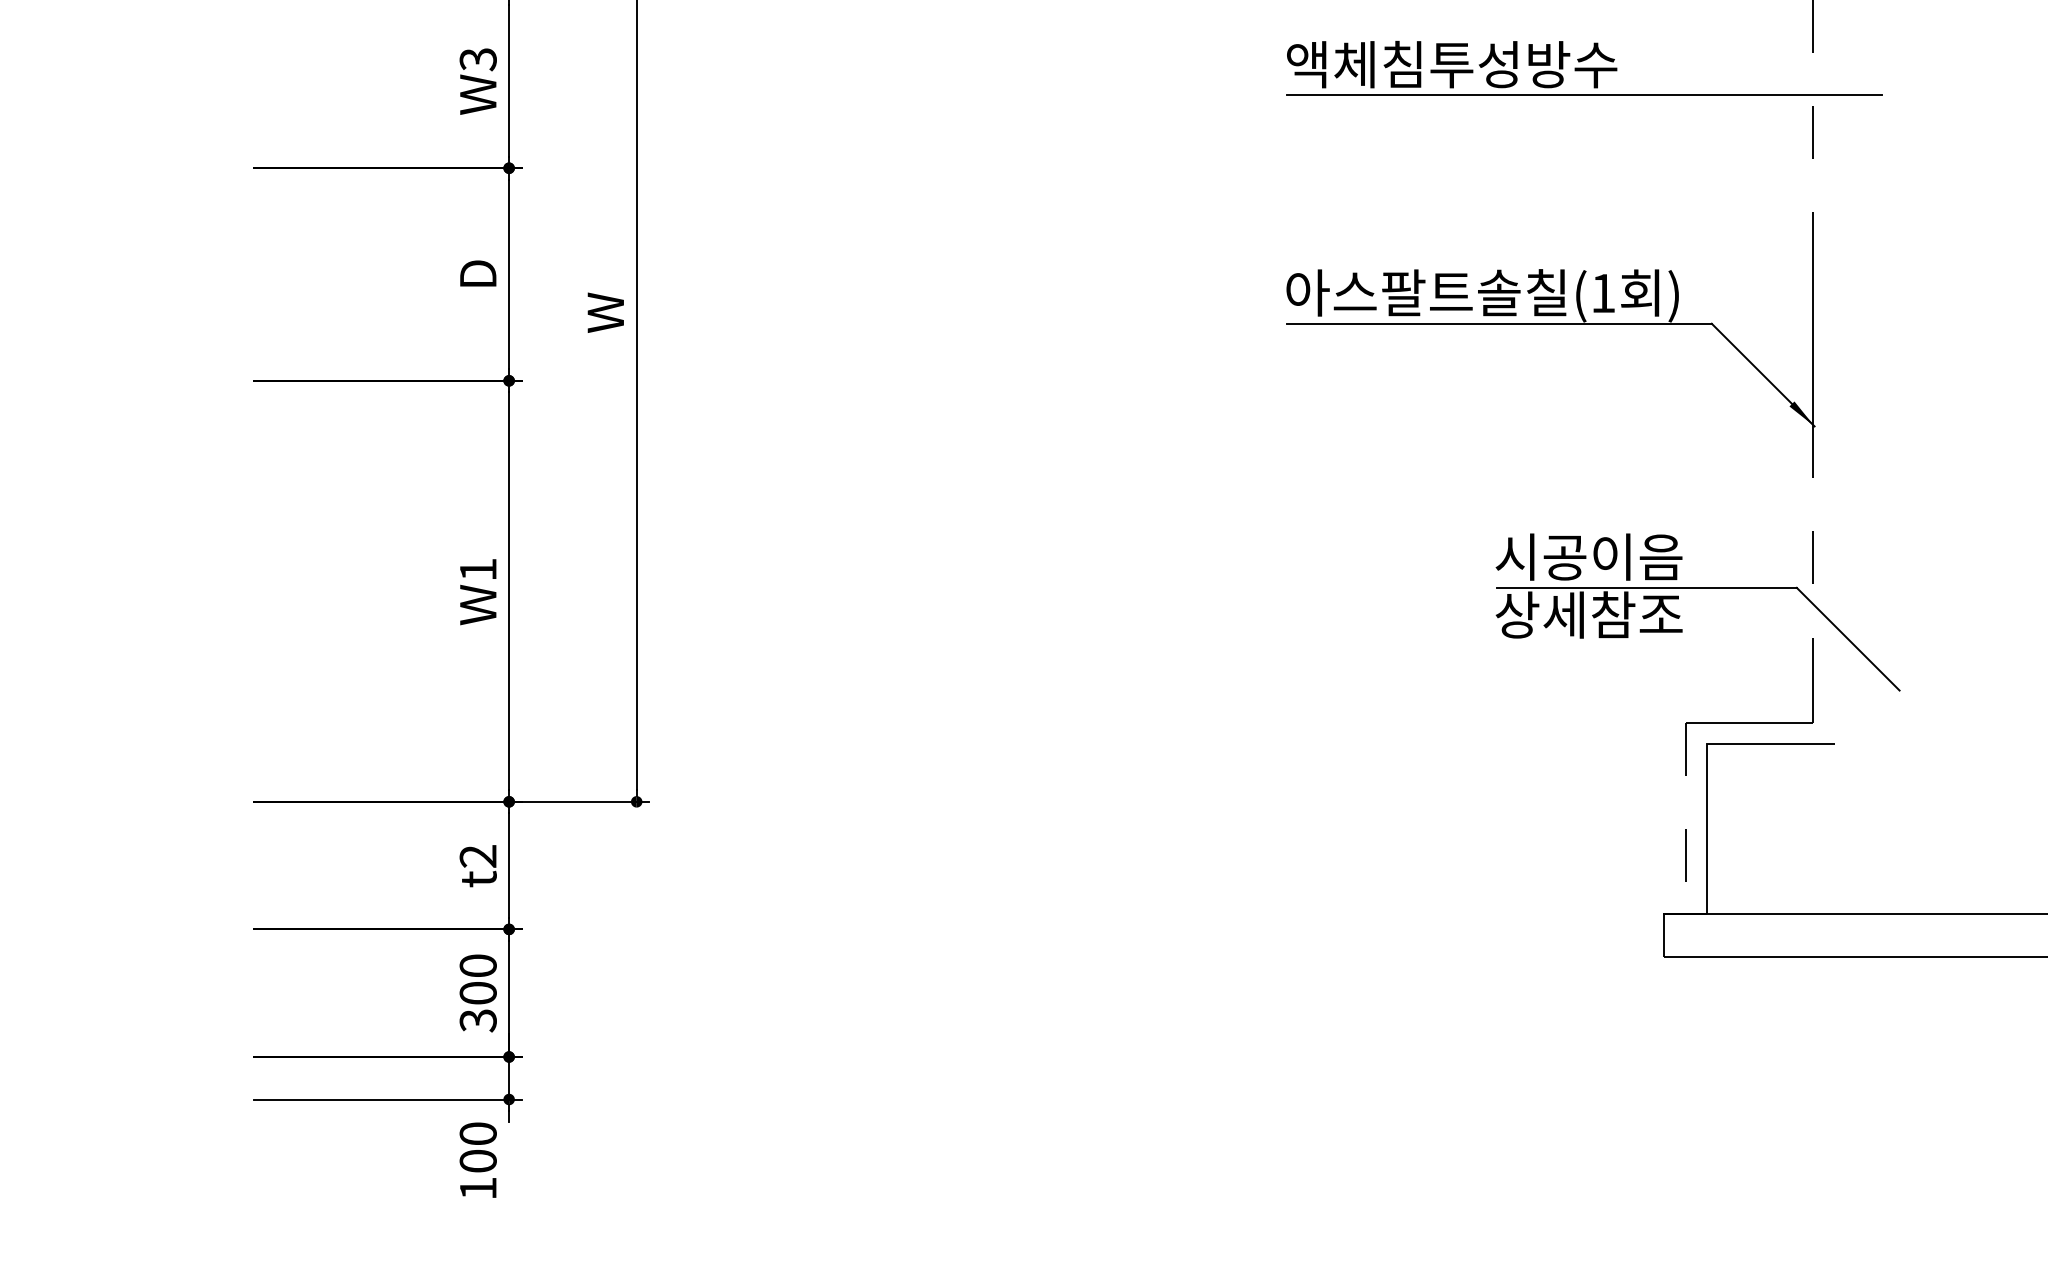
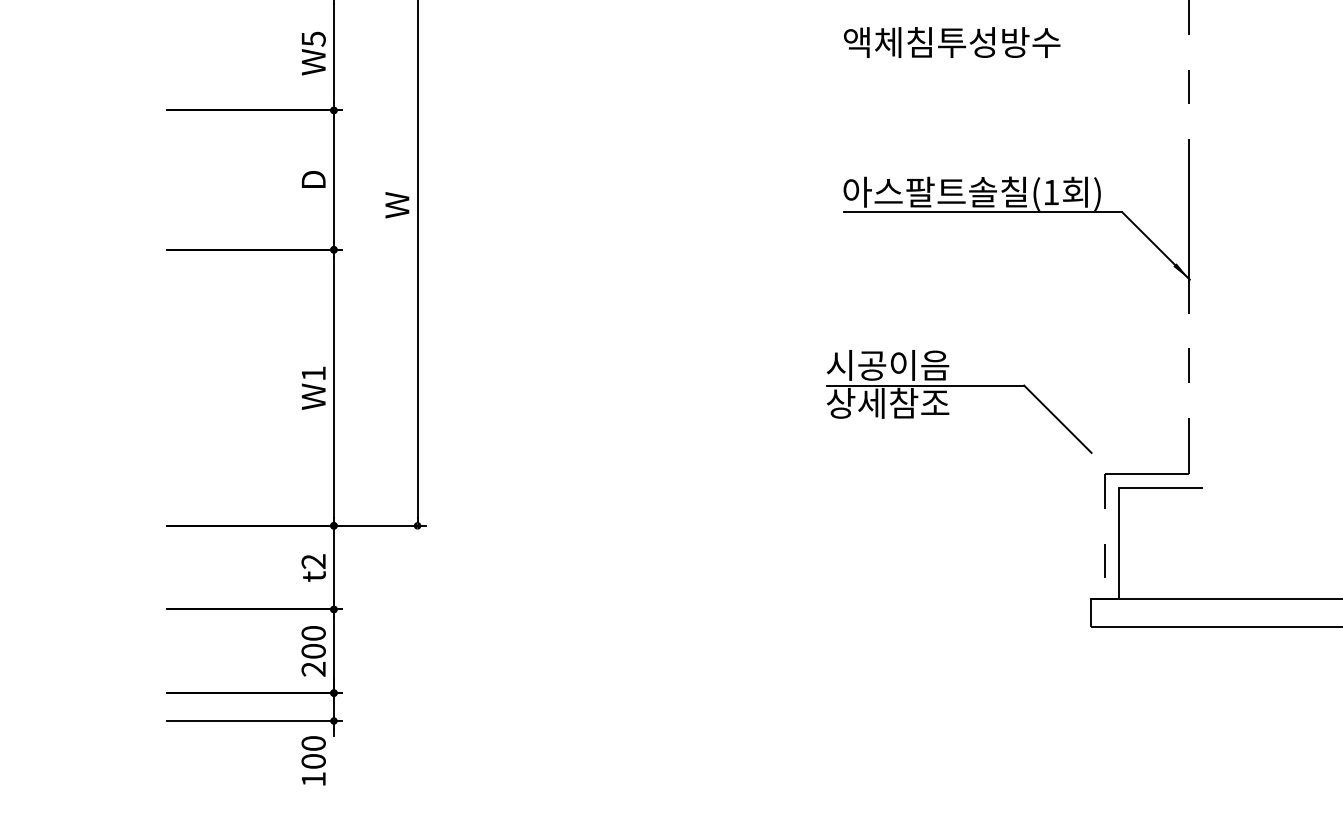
text: (477, 58) -> (313, 38), W3 -> W5
line: (1583, 95) -> (1038, 62), removed
part: (1679, 615) -> (947, 403), moved
text: (477, 1019) -> (313, 668), 300 -> 200

